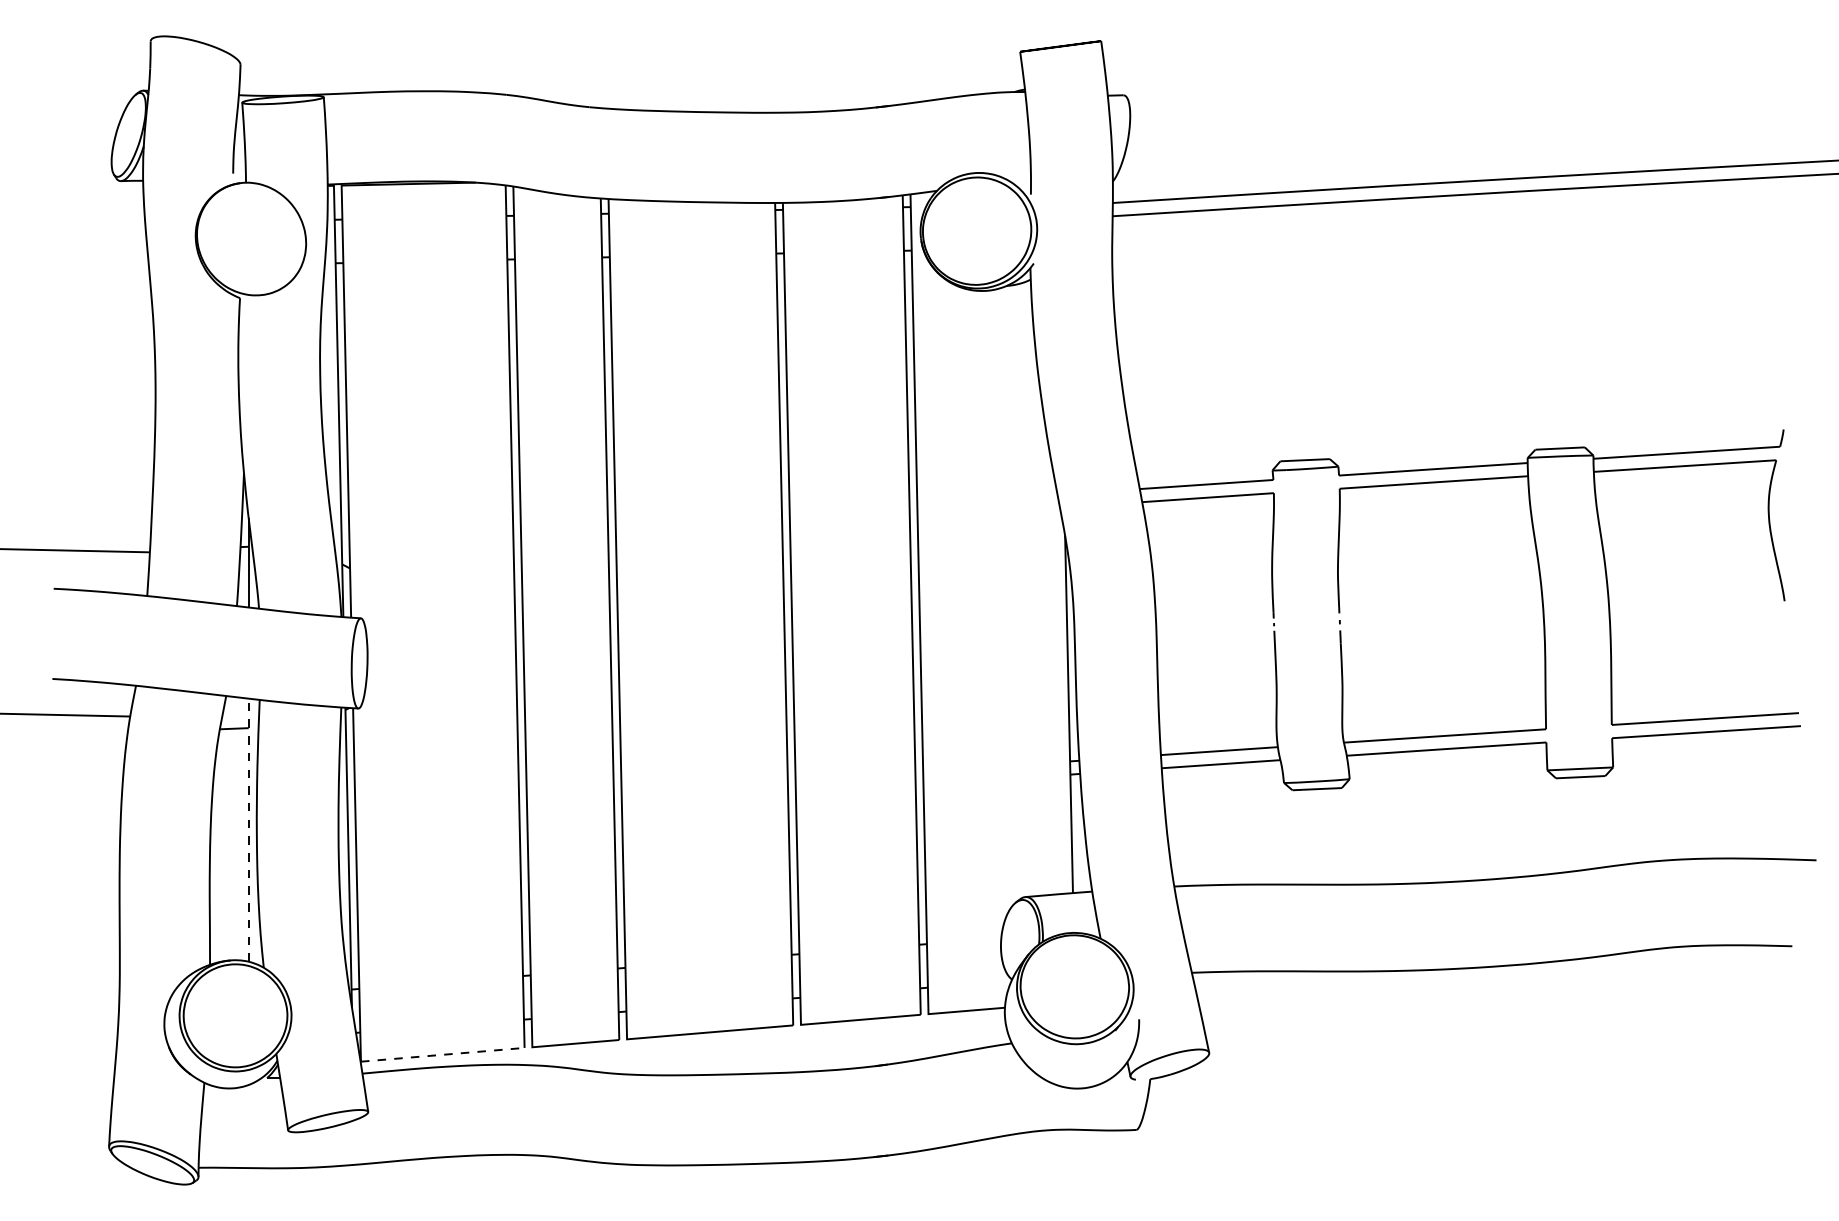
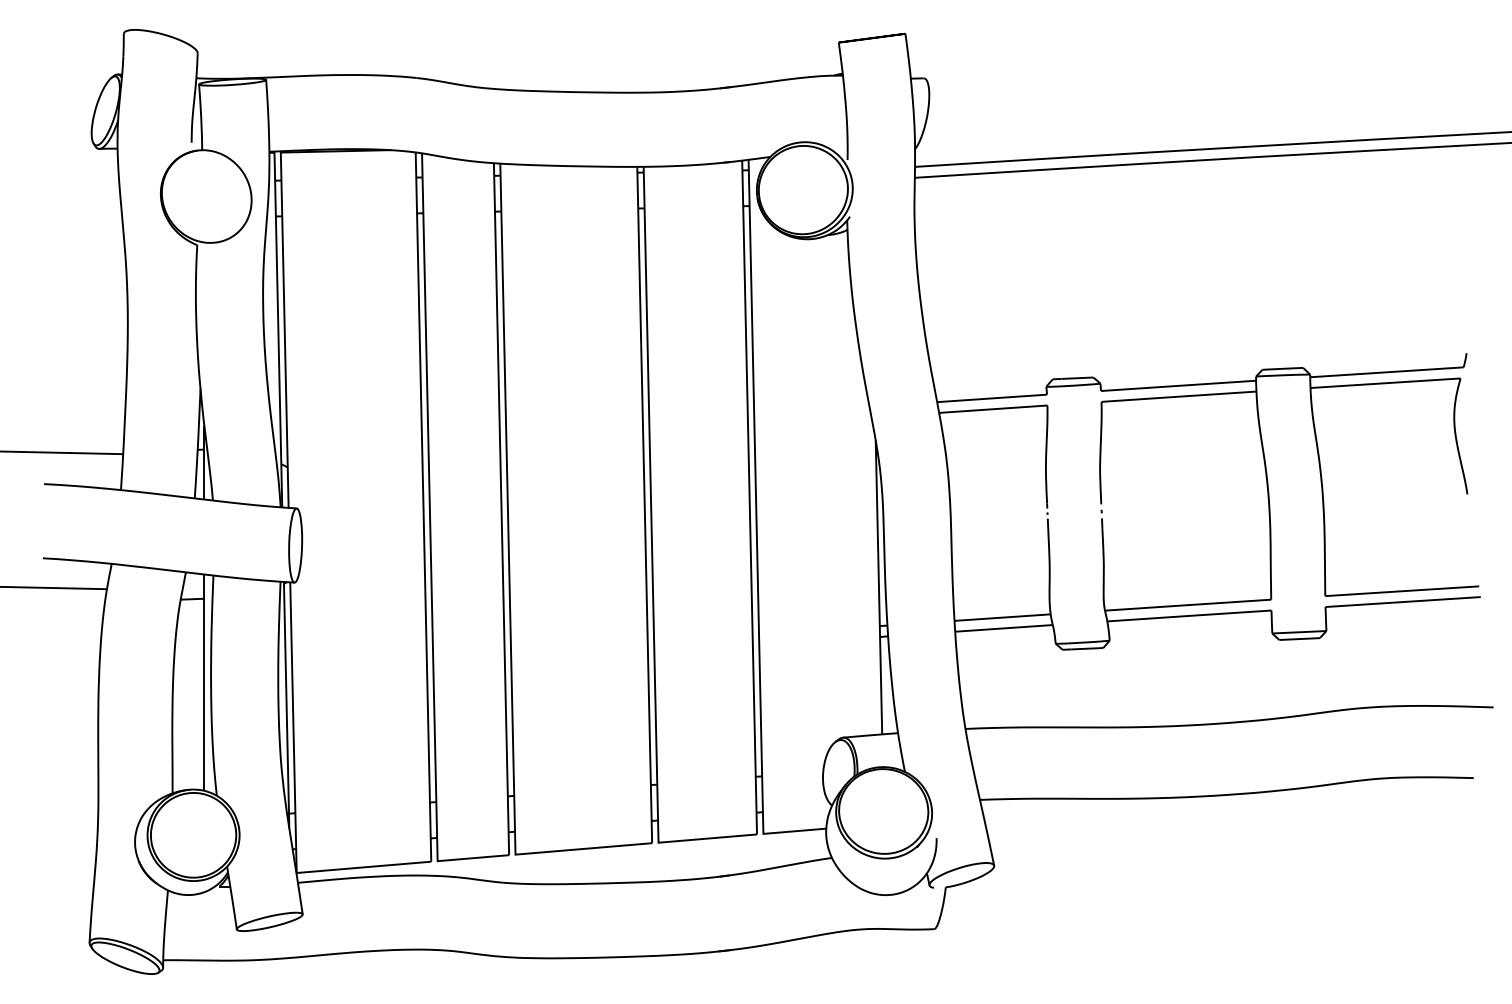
line: (248, 830) -> (204, 682), dashed -> solid
line: (442, 1054) -> (363, 867), dashed -> solid

